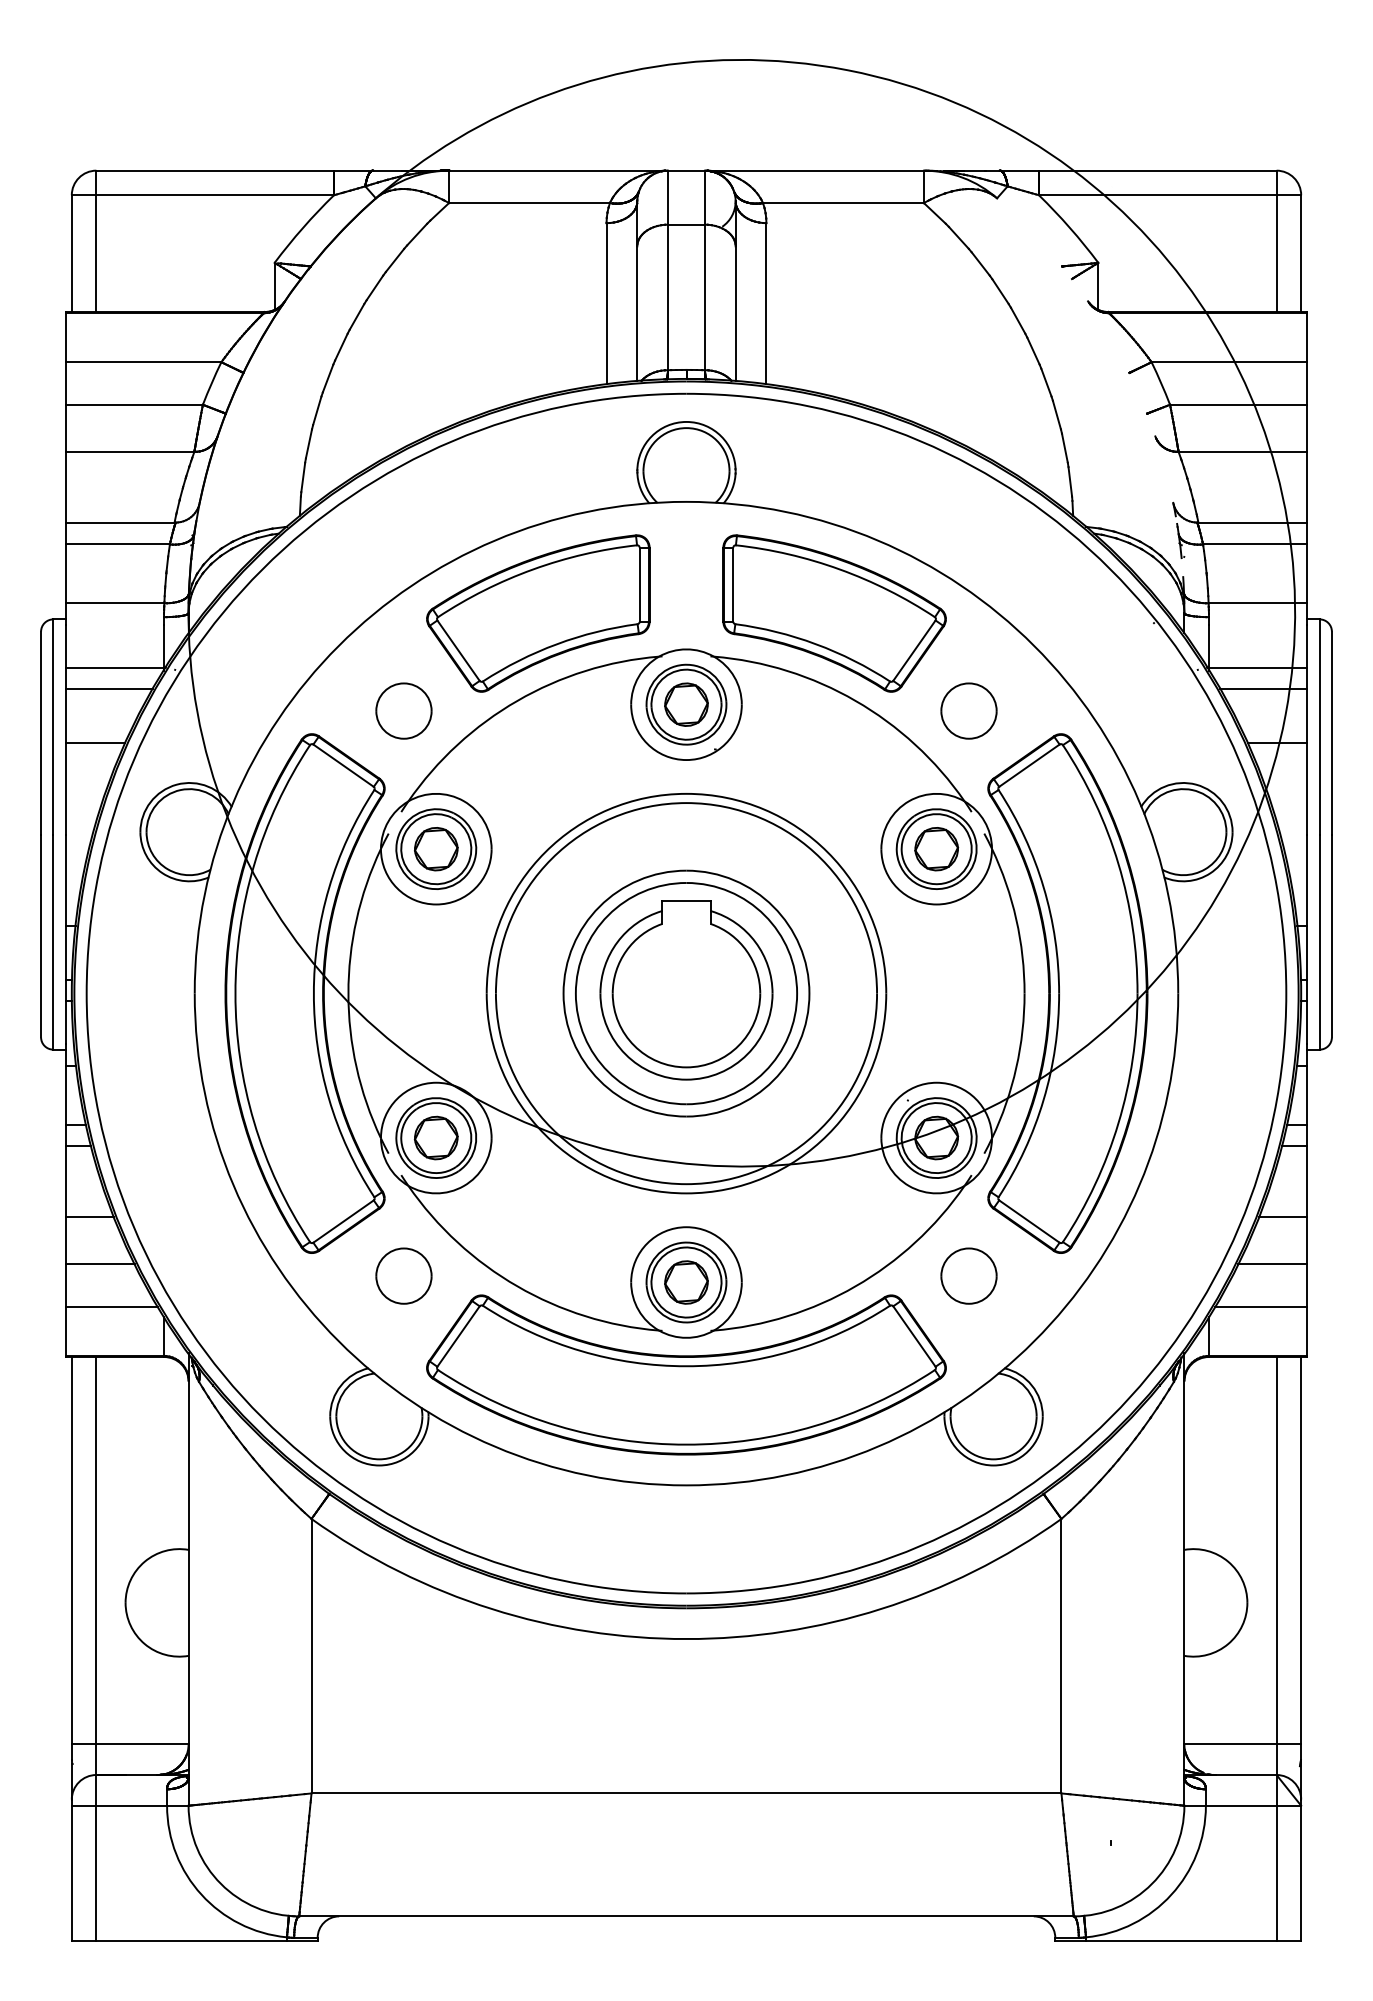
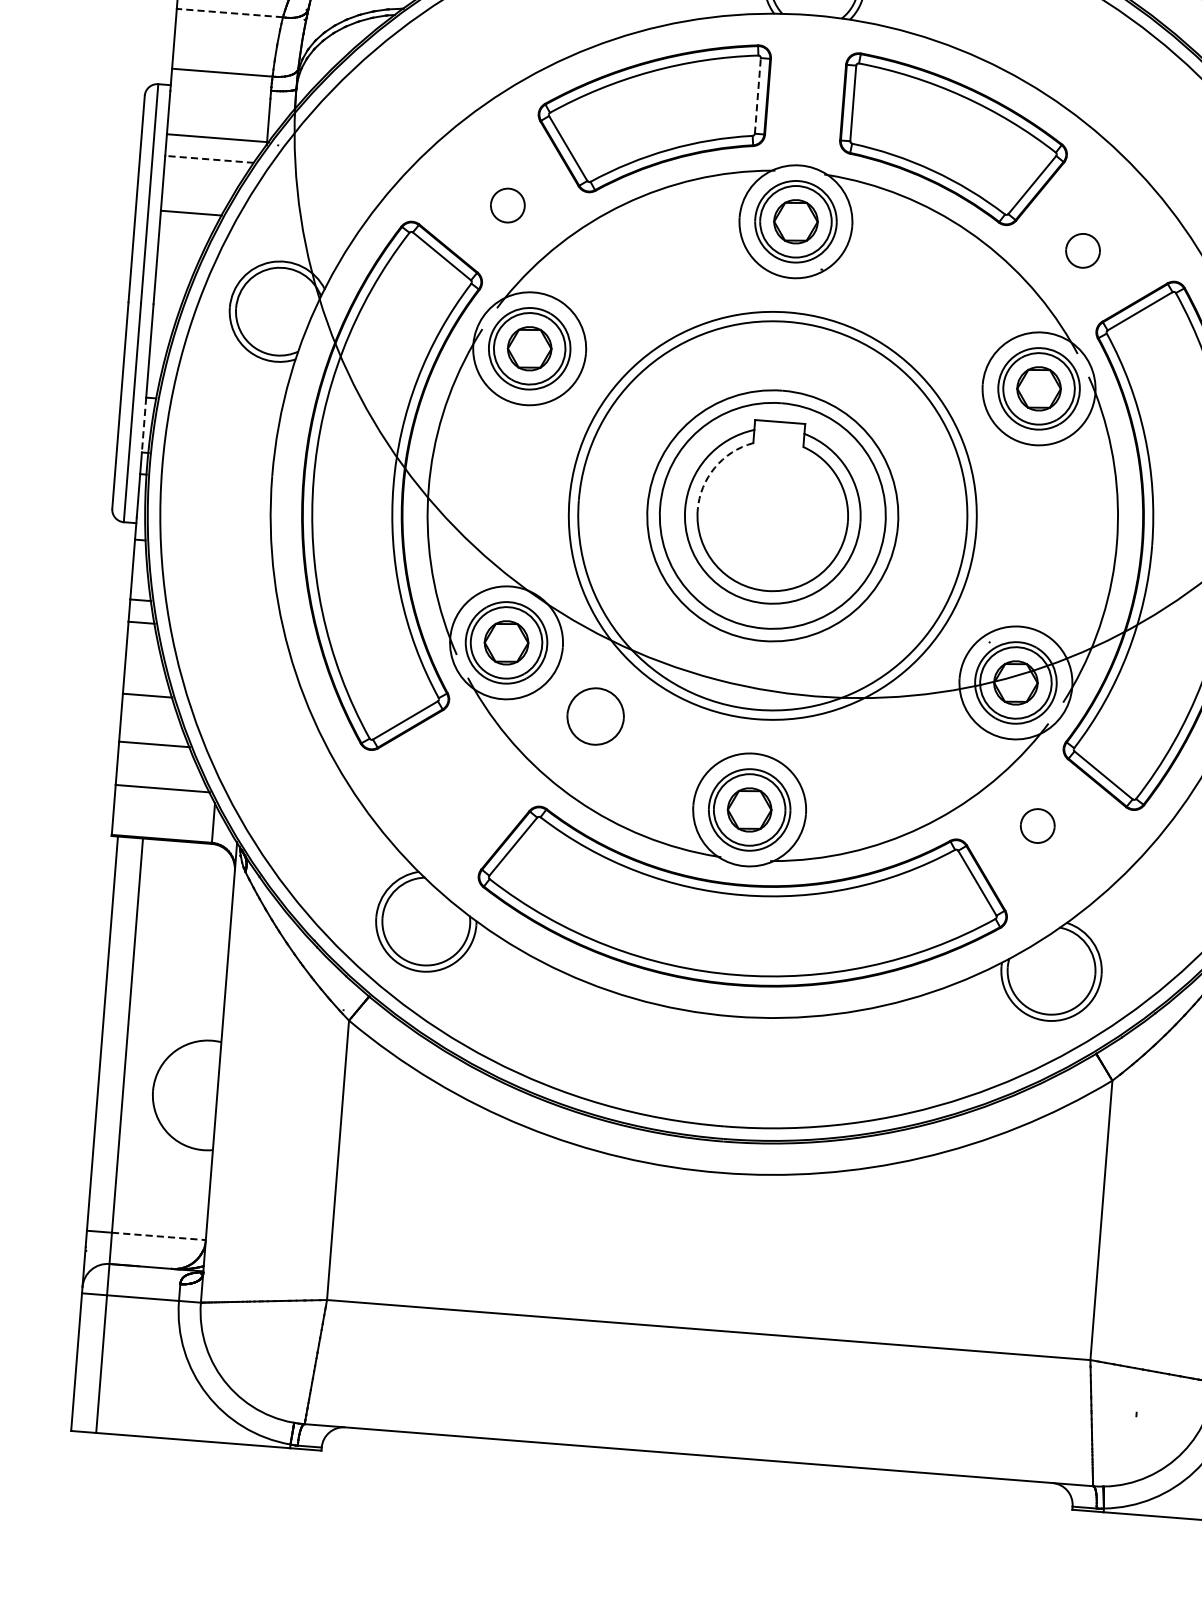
line: (117, 544) -> (229, 13), solid -> dashed
line: (639, 584) -> (757, 95), solid -> dashed
line: (109, 688) -> (209, 159), solid -> dashed
part: (403, 710) -> (507, 205), size x0.6
part: (968, 710) -> (1082, 250), size x0.6
arc: (626, 951) -> (715, 468), solid -> dashed
line: (65, 953) -> (143, 425), solid -> dashed
part: (403, 1275) -> (595, 715), moved
part: (968, 1275) -> (1037, 825), size x0.6
line: (142, 1744) -> (158, 1236), solid -> dashed

